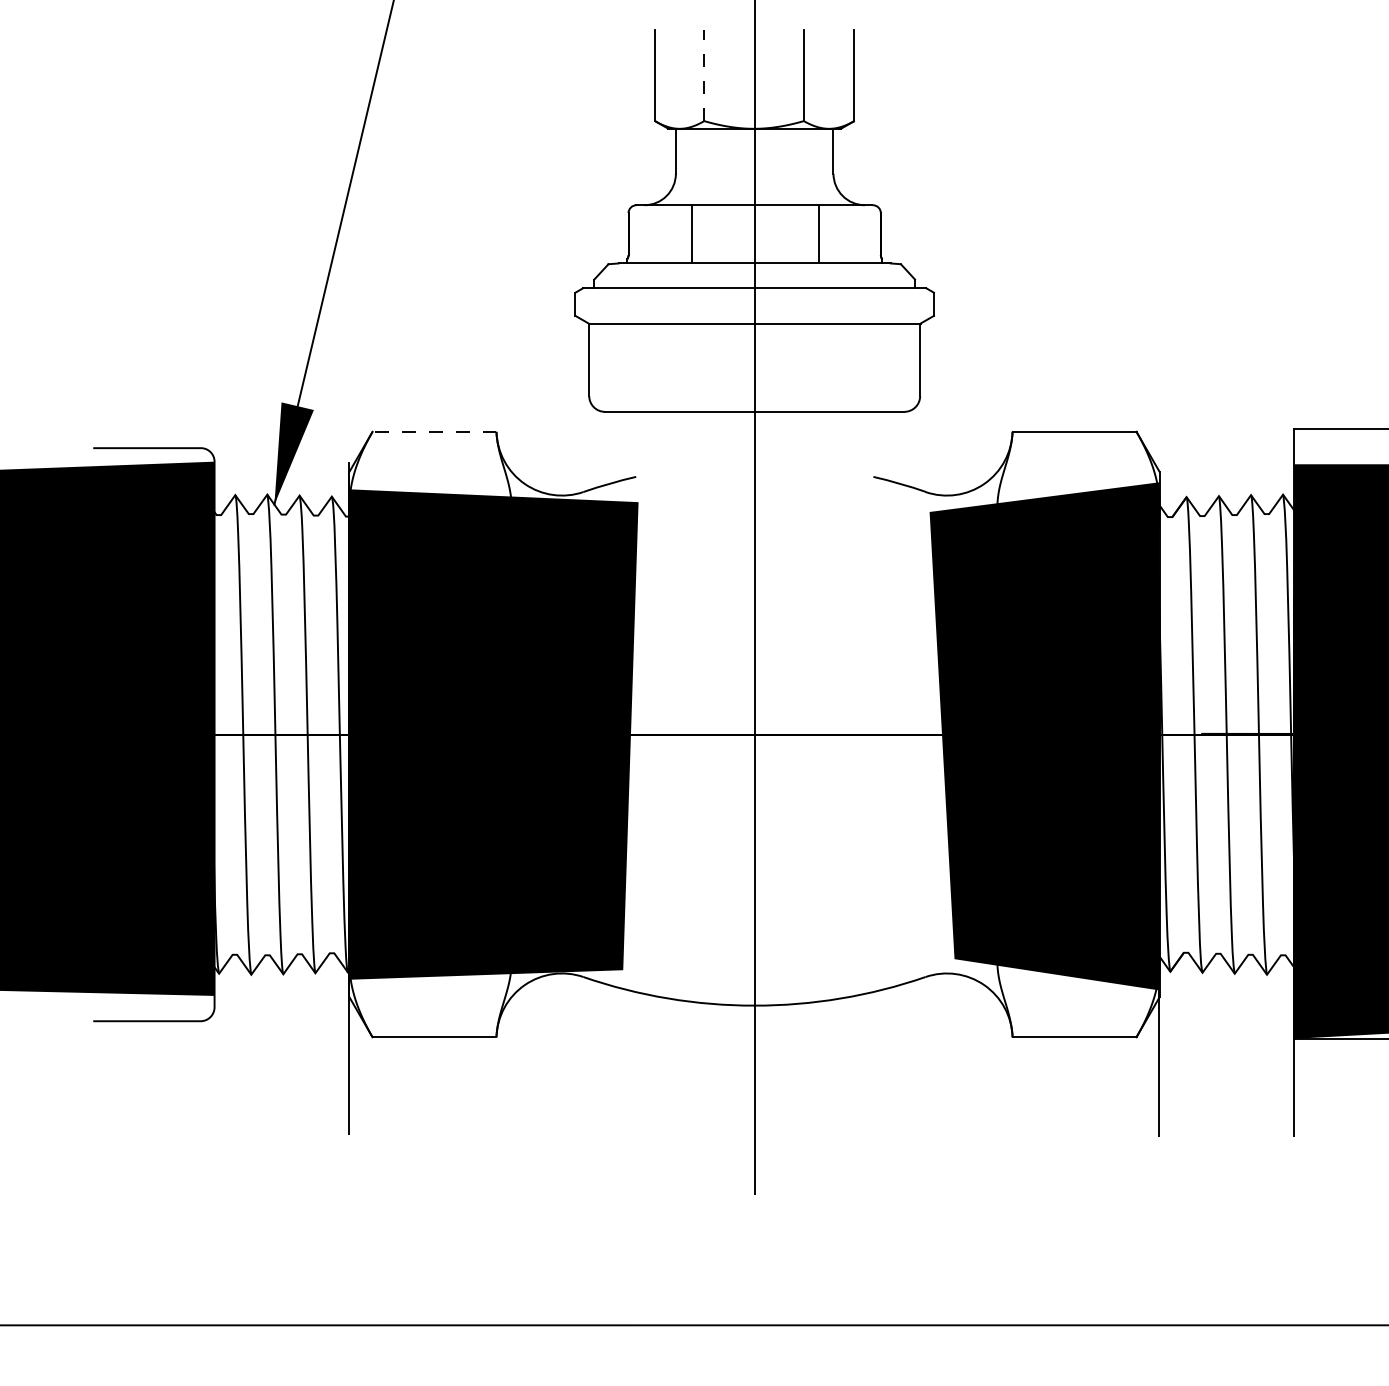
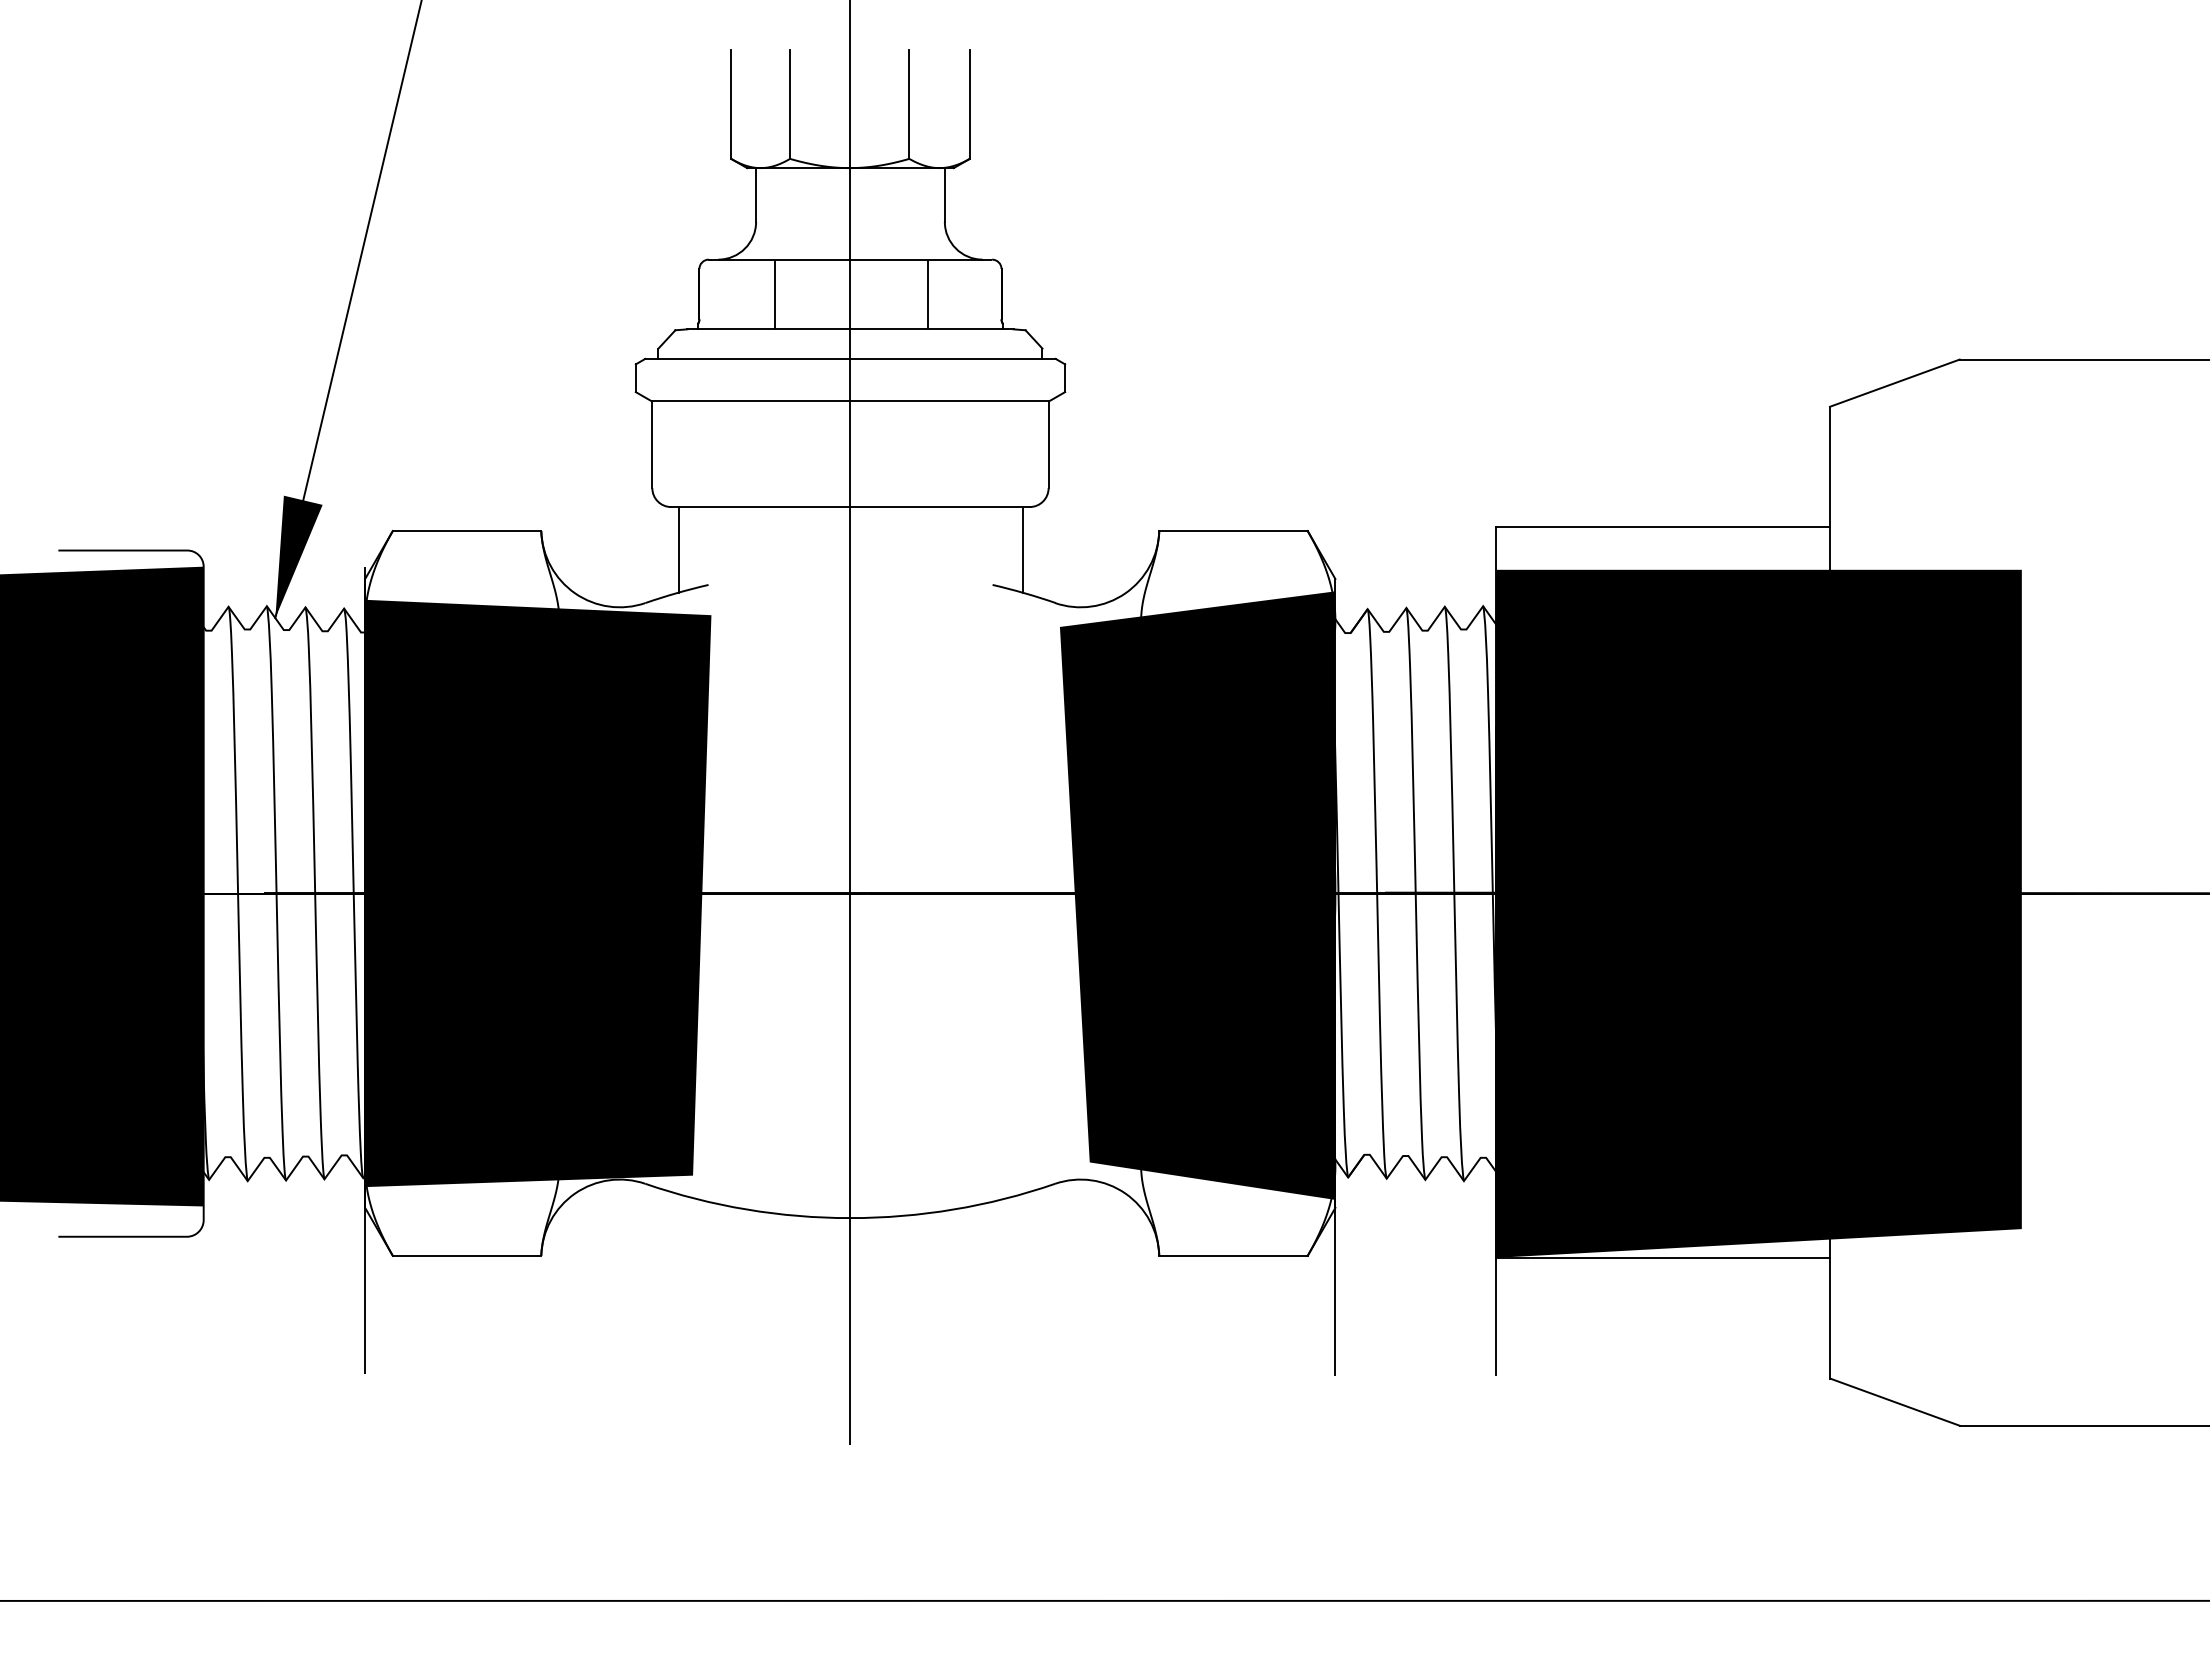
line: (704, 74) -> (790, 103), dashed -> solid
line: (434, 431) -> (466, 530), dashed -> solid
line: (611, 447) -> (679, 549), added
line: (899, 447) -> (1023, 549), added

